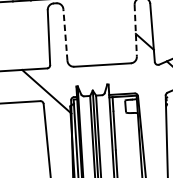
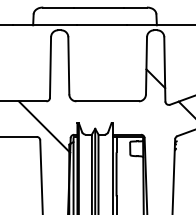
line: (135, 30) -> (146, 65), dashed -> solid
line: (65, 34) -> (68, 65), dashed -> solid

